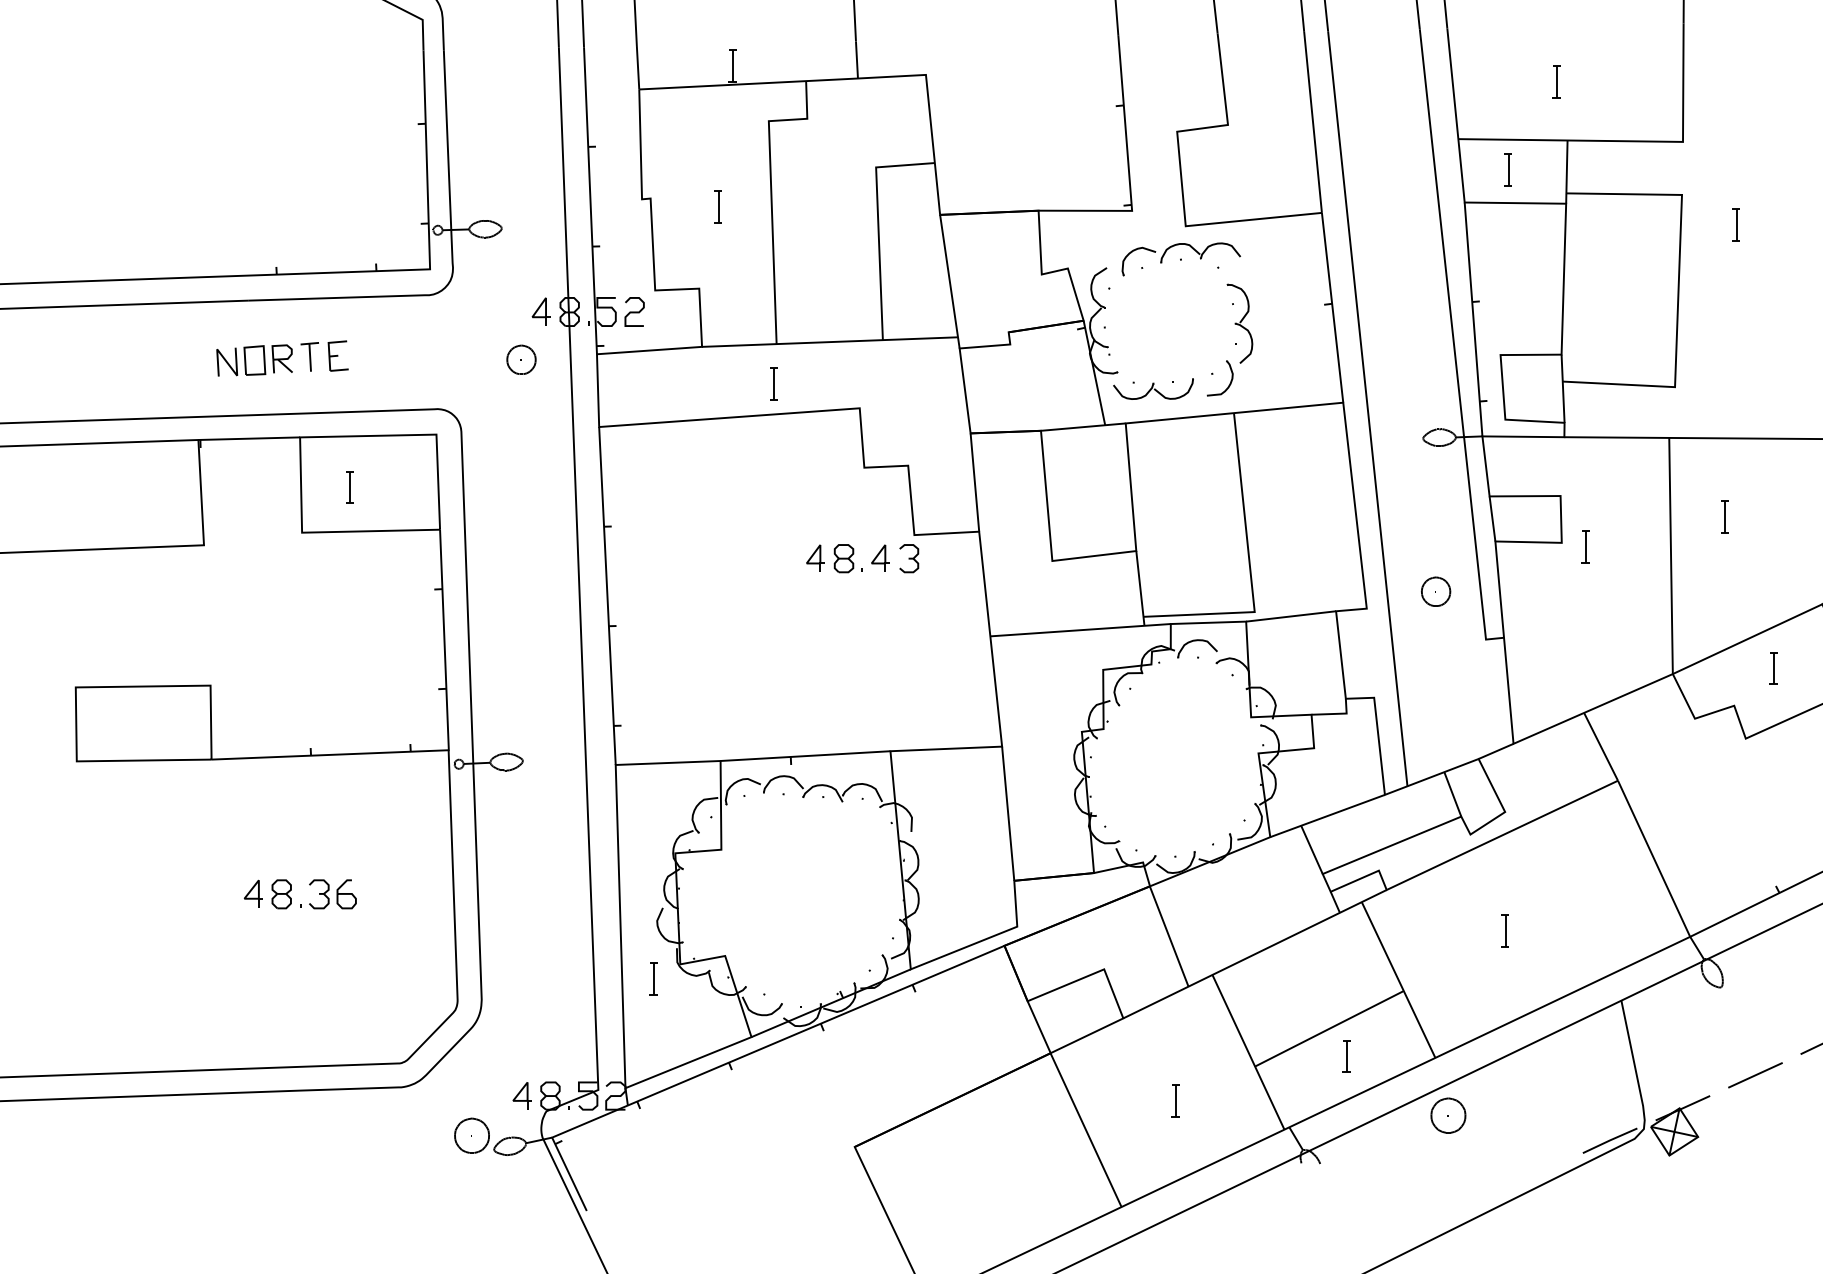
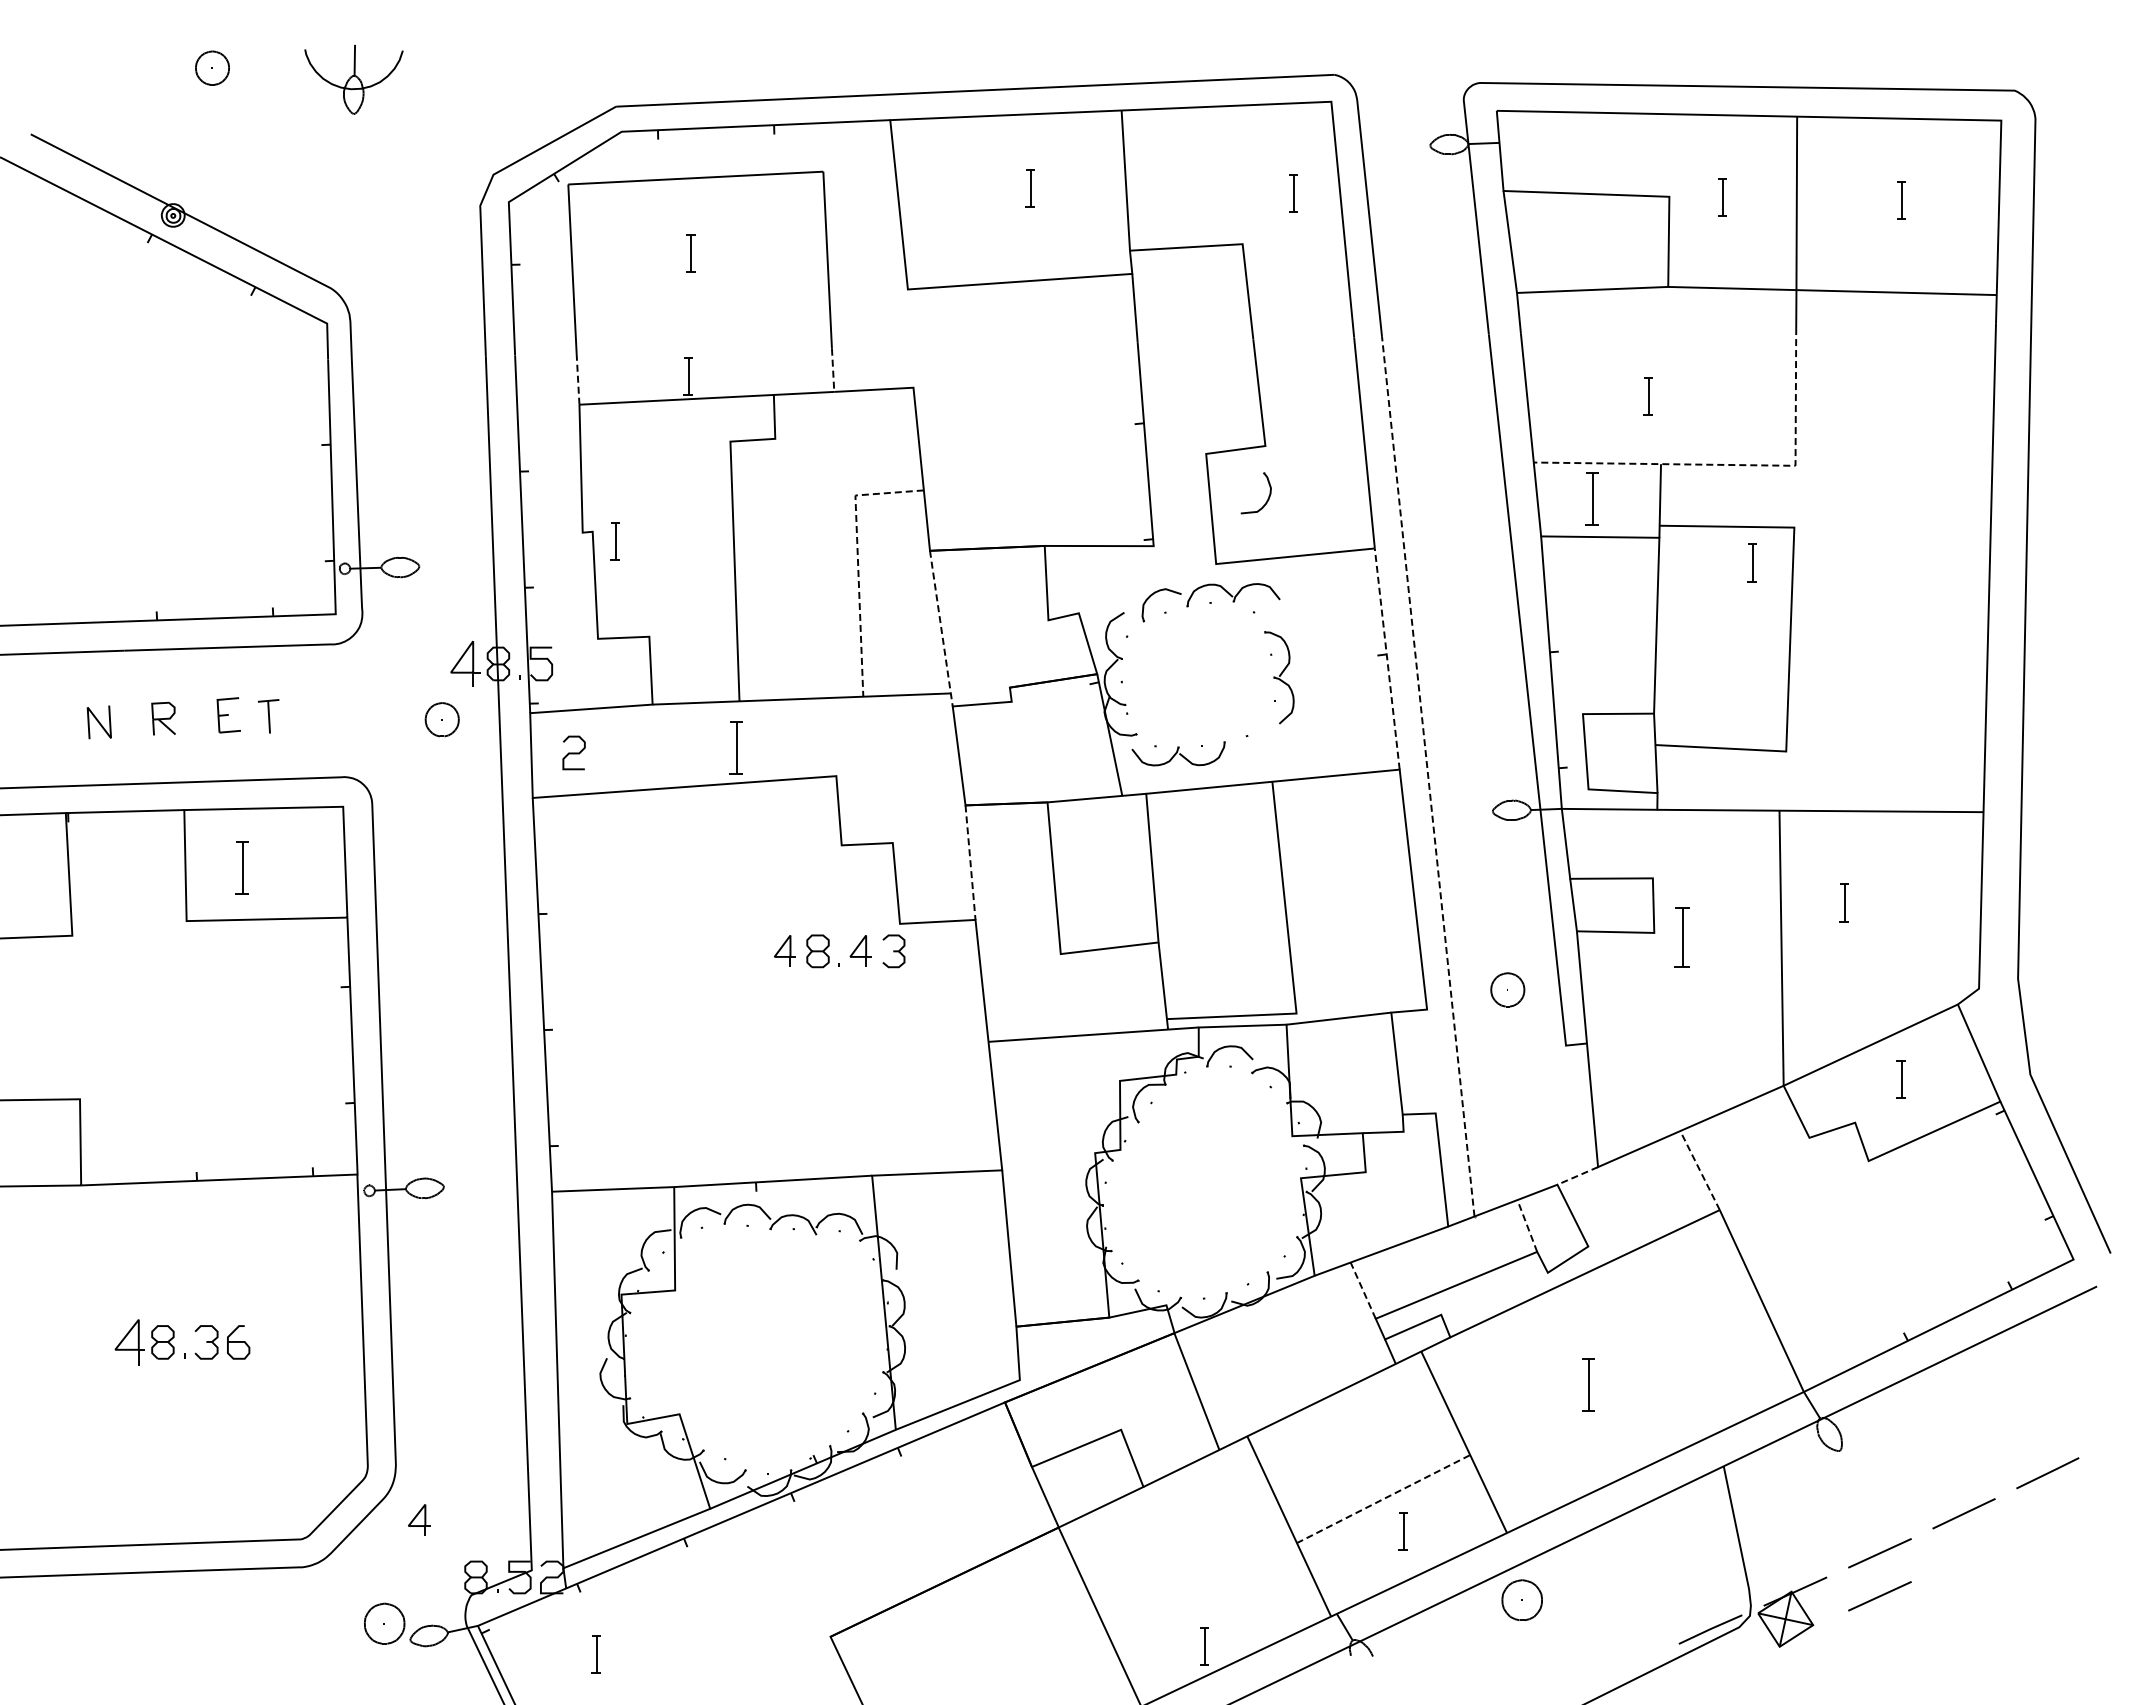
line: (857, 60) -> (833, 370), solid -> dashed
line: (638, 66) -> (578, 378), solid -> dashed
line: (1628, 141) -> (1732, 465), solid -> dashed
part: (1507, 169) -> (1591, 498), size x1.4
part: (717, 206) -> (614, 541), moved
line: (878, 224) -> (858, 562), solid -> dashed
part: (1735, 224) -> (1751, 562), moved
line: (949, 281) -> (941, 628), solid -> dashed
line: (1332, 307) -> (1387, 658), solid -> dashed
part: (540, 311) -> (464, 663), size x1.4
curve: (634, 311) -> (573, 752), moved
part: (309, 357) -> (268, 716), moved
part: (254, 360) -> (131, 720), removed
part: (1229, 382) -> (1267, 498), moved
part: (773, 383) -> (735, 747), size x1.4
line: (1367, 409) -> (1428, 777), solid -> dashed
line: (974, 483) -> (970, 863), solid -> dashed
part: (349, 487) -> (241, 868), size x1.4
part: (1585, 546) -> (1681, 937), size x1.6
line: (1600, 746) -> (1699, 1170), solid -> dashed
line: (1495, 751) -> (1577, 1176), solid -> dashed
line: (1452, 793) -> (1527, 1225), solid -> dashed
line: (1312, 849) -> (1363, 1290), solid -> dashed
part: (253, 893) -> (129, 1341), size x1.4
part: (1505, 931) -> (1588, 1385), size x1.4
part: (653, 979) -> (595, 1654), moved
line: (1329, 1029) -> (1383, 1499), solid -> dashed
part: (522, 1095) -> (419, 1519), moved
part: (1175, 1101) -> (1204, 1646), moved
line: (1755, 1112) -> (1879, 1596), added

